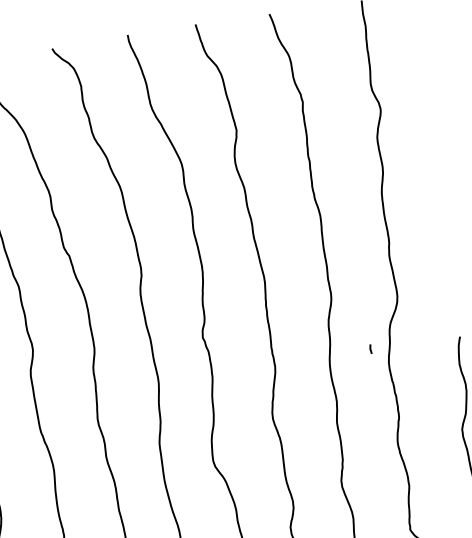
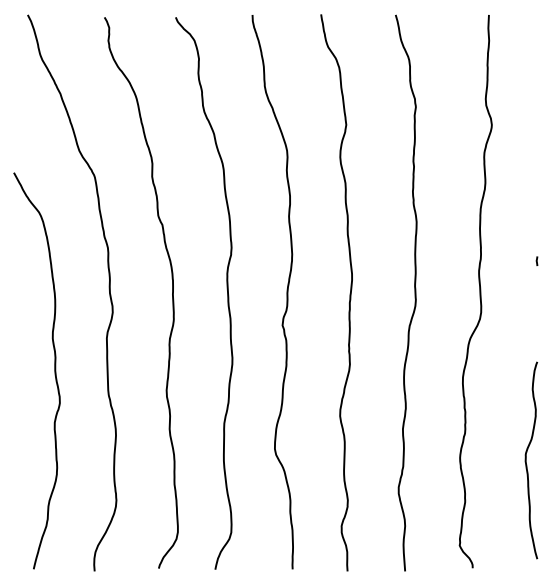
line: (370, 348) -> (536, 260), moved

